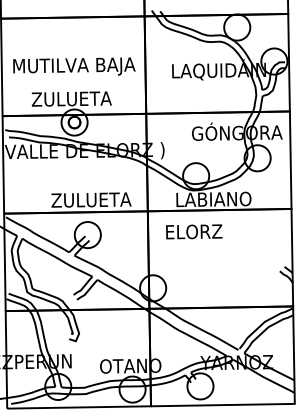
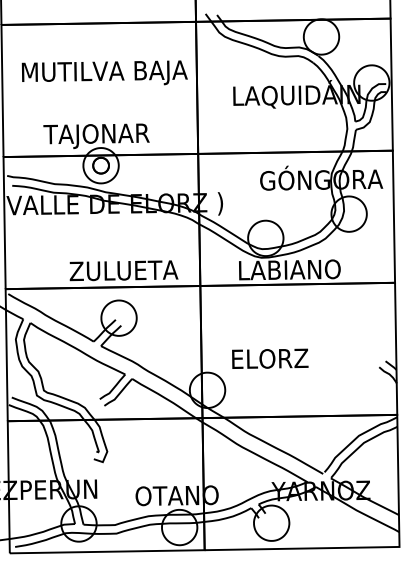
text: (74, 66) -> (104, 72), moved
text: (71, 100) -> (97, 136), ZULUETA -> TAJONAR
text: (194, 231) -> (270, 358), moved

